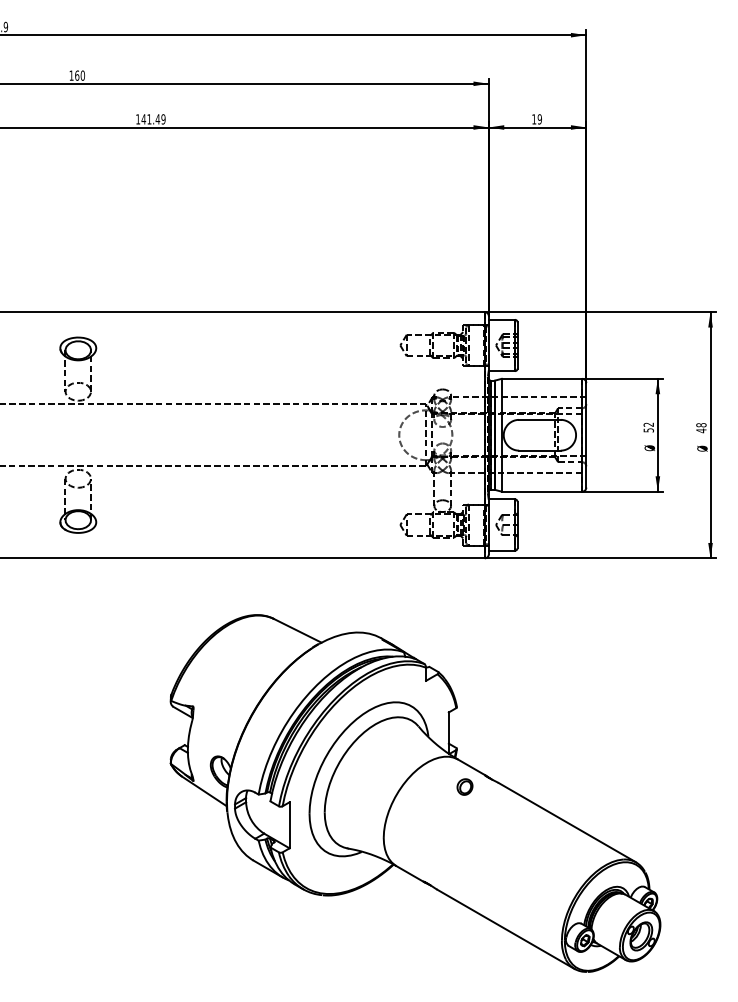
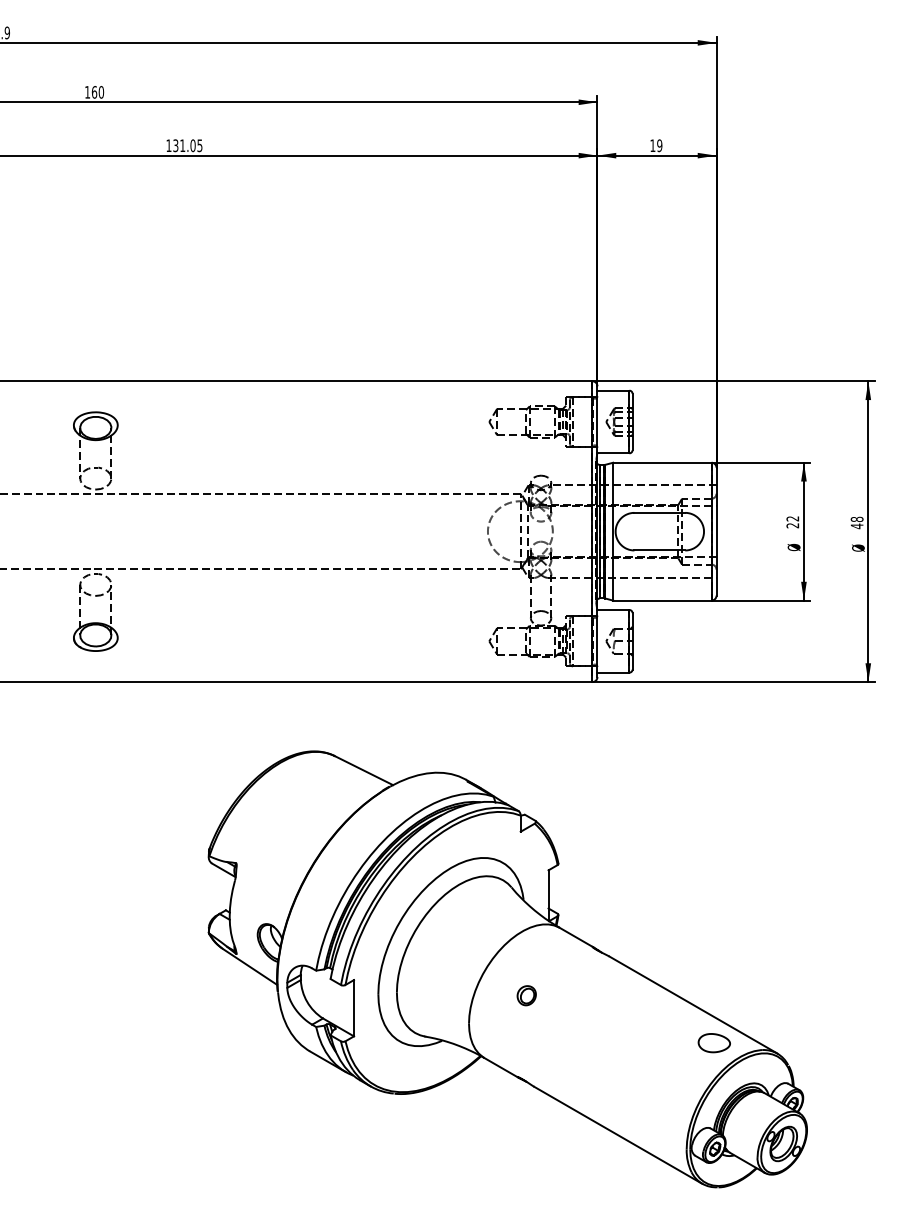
text: (153, 119) -> (187, 145), 141.49 -> 131.05
text: (648, 430) -> (792, 525), 52 -> 22
part: (464, 786) -> (526, 995), moved
part: (584, 853) -> (714, 1042), added

